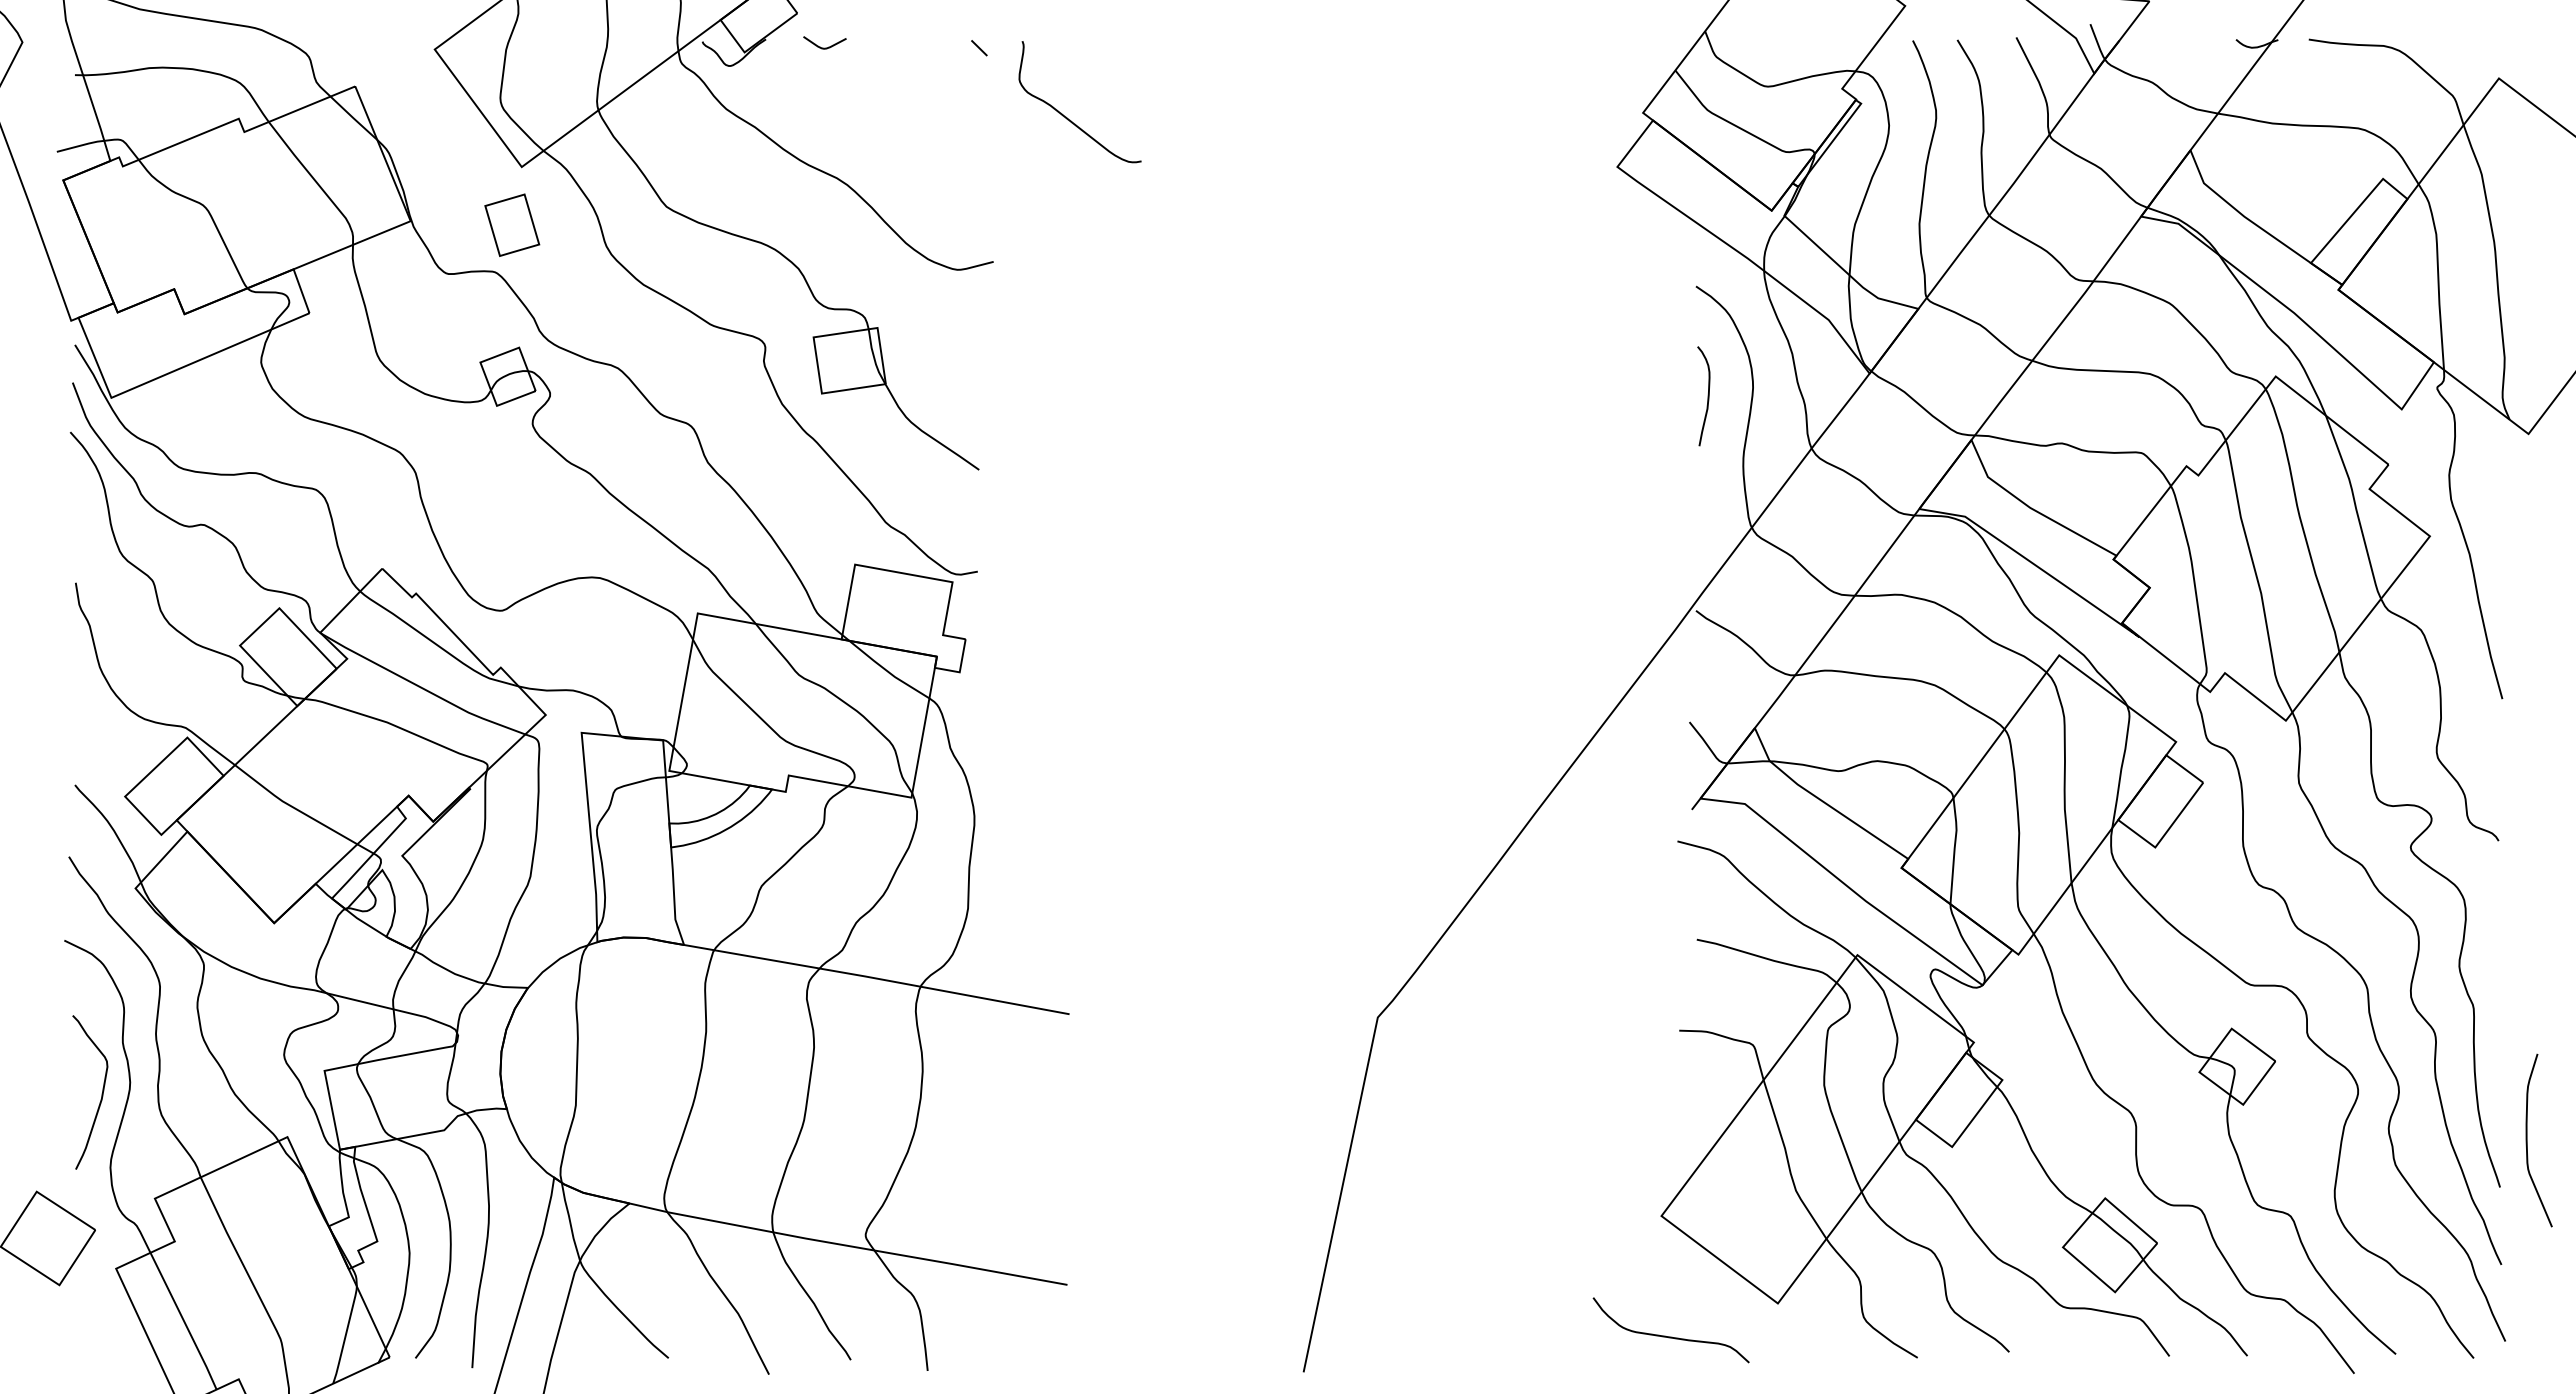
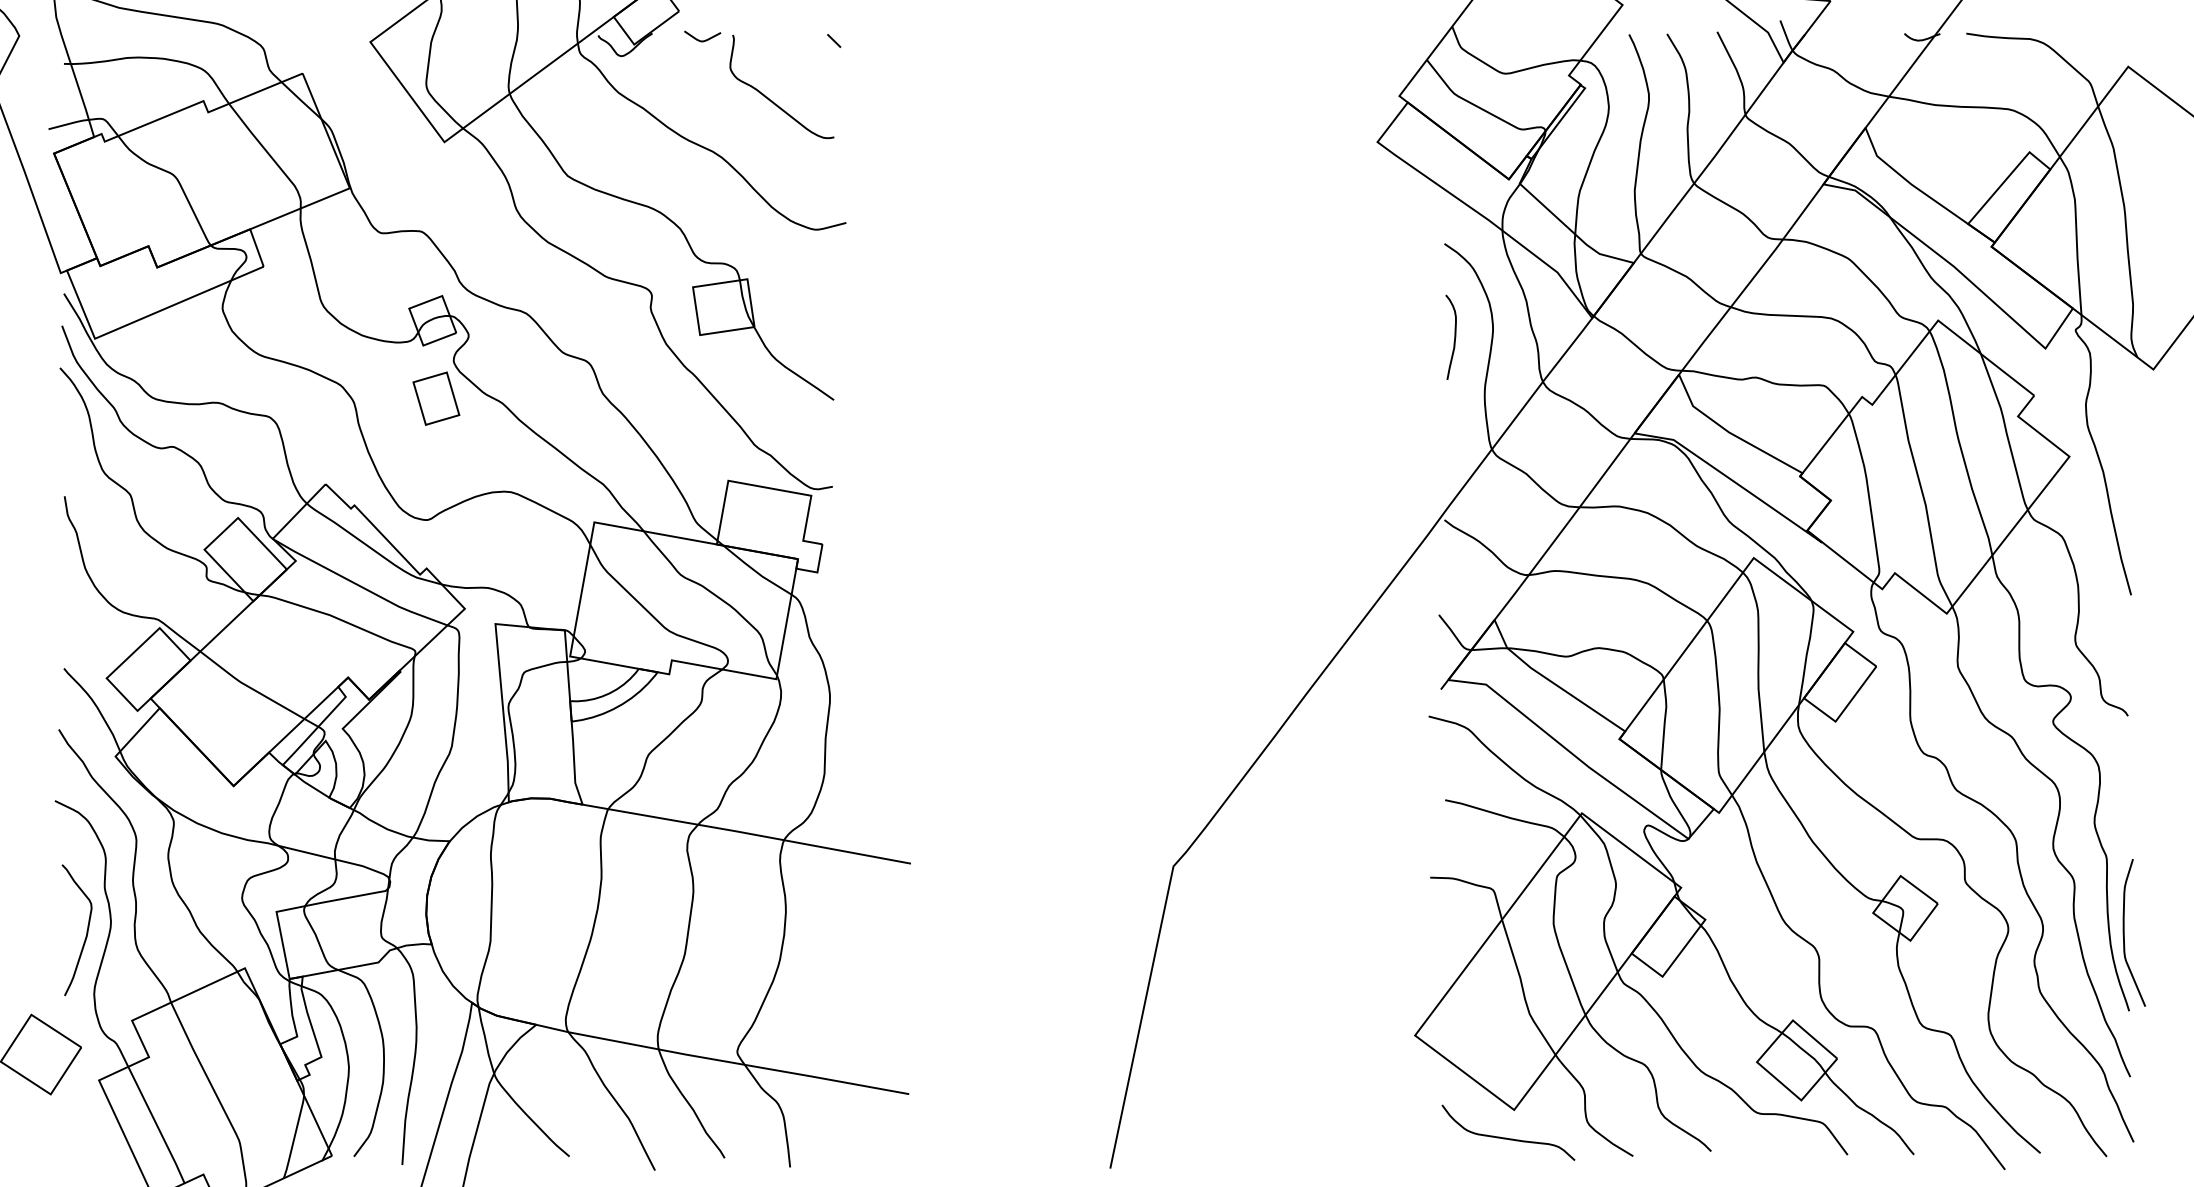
curve: (1066, 116) -> (770, 99), moved
part: (512, 224) -> (436, 398), moved
curve: (2527, 1140) -> (2124, 932), moved
curve: (1670, 1336) -> (1507, 1138), moved

